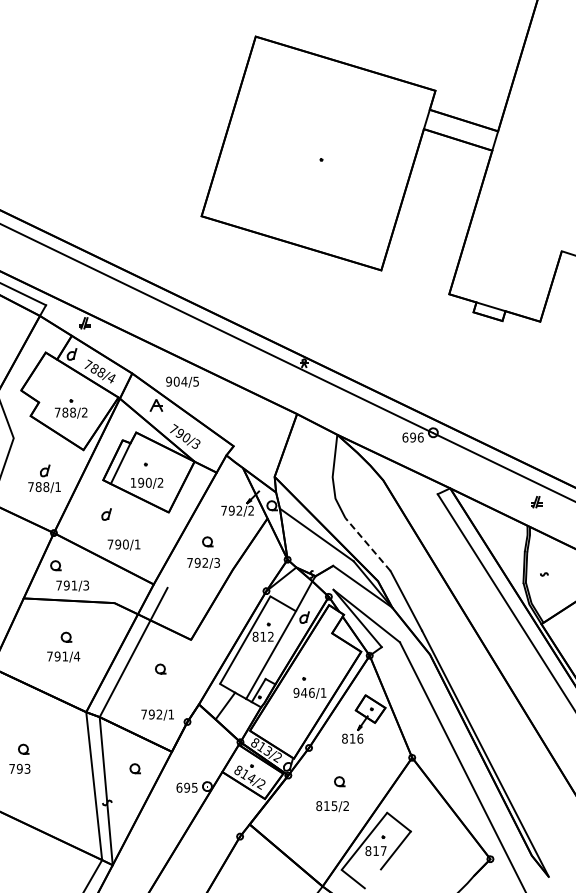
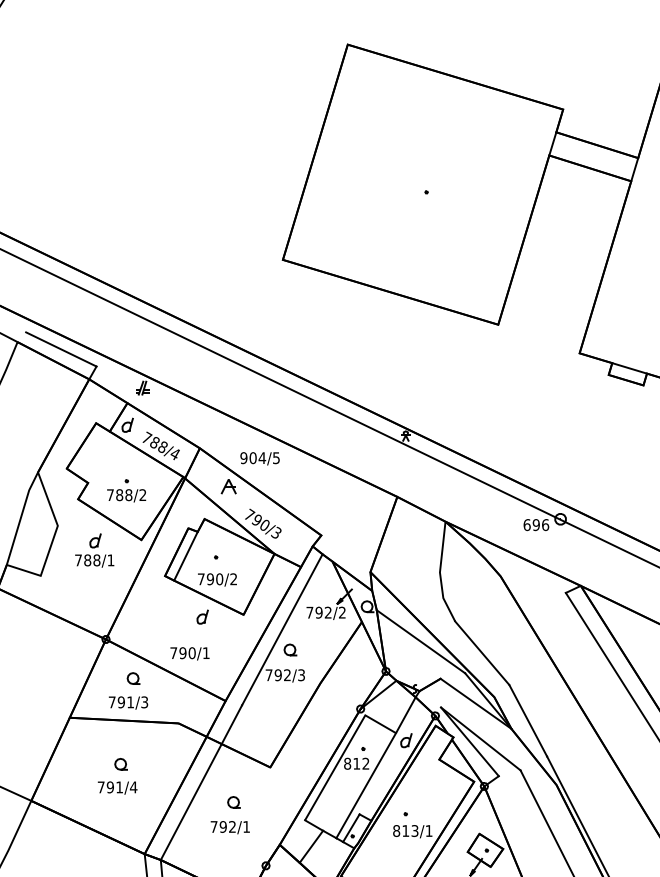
part: (44, 478) -> (94, 550), moved
text: (133, 482) -> (201, 578), 190/2 -> 790/2
part: (106, 514) -> (202, 617), moved
line: (200, 524) -> (281, 629), added
line: (367, 544) -> (481, 653), dashed -> solid
part: (55, 565) -> (133, 678), moved
text: (303, 692) -> (405, 830), 946/1 -> 813/1
text: (157, 714) -> (230, 826), moved

